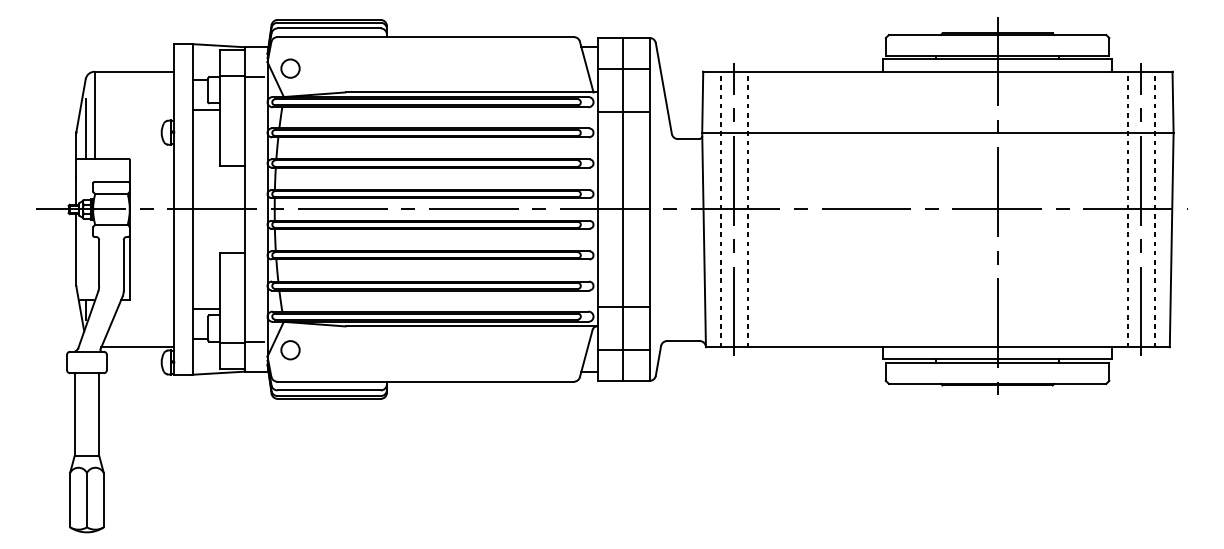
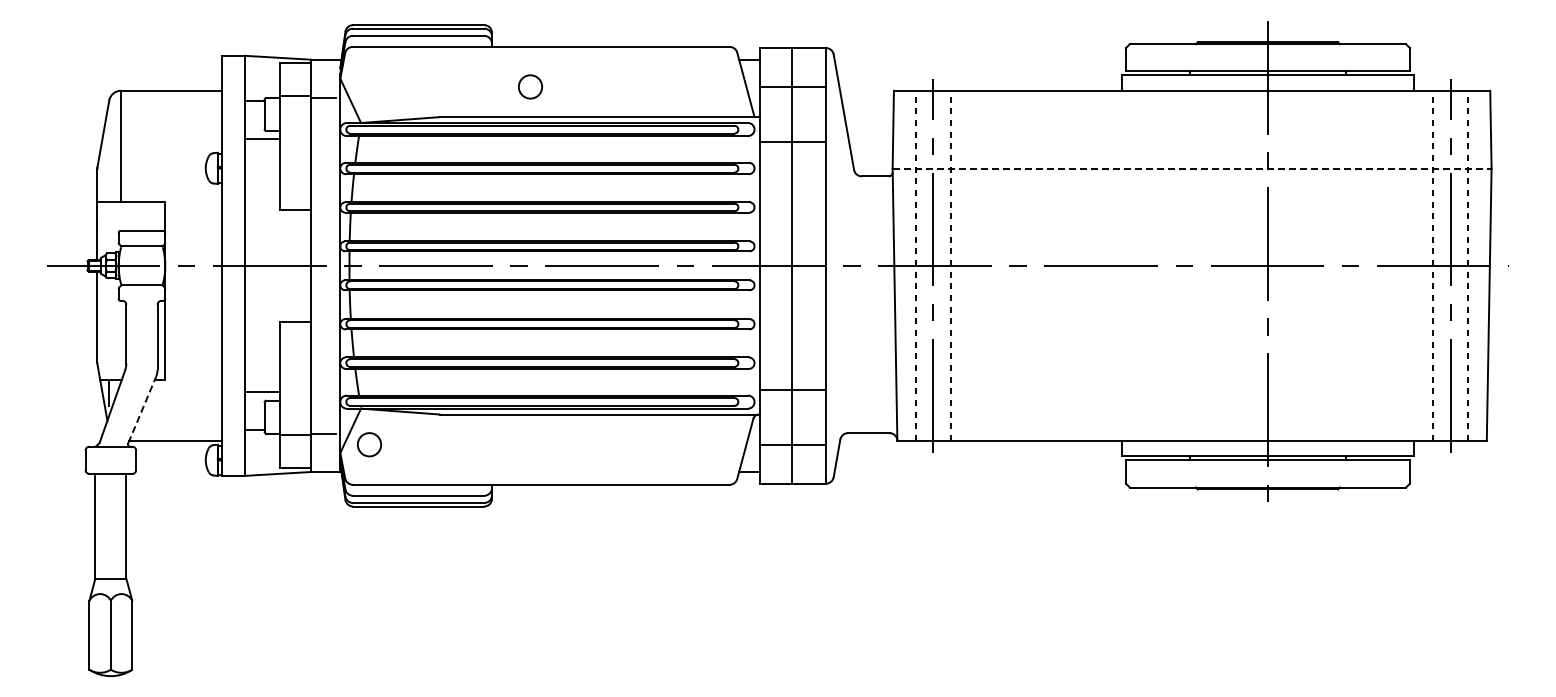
circle: (290, 68) -> (530, 86), moved
line: (85, 128) -> (109, 163), removed
line: (938, 132) -> (1192, 168), solid -> dashed
line: (111, 322) -> (142, 409), solid -> dashed

